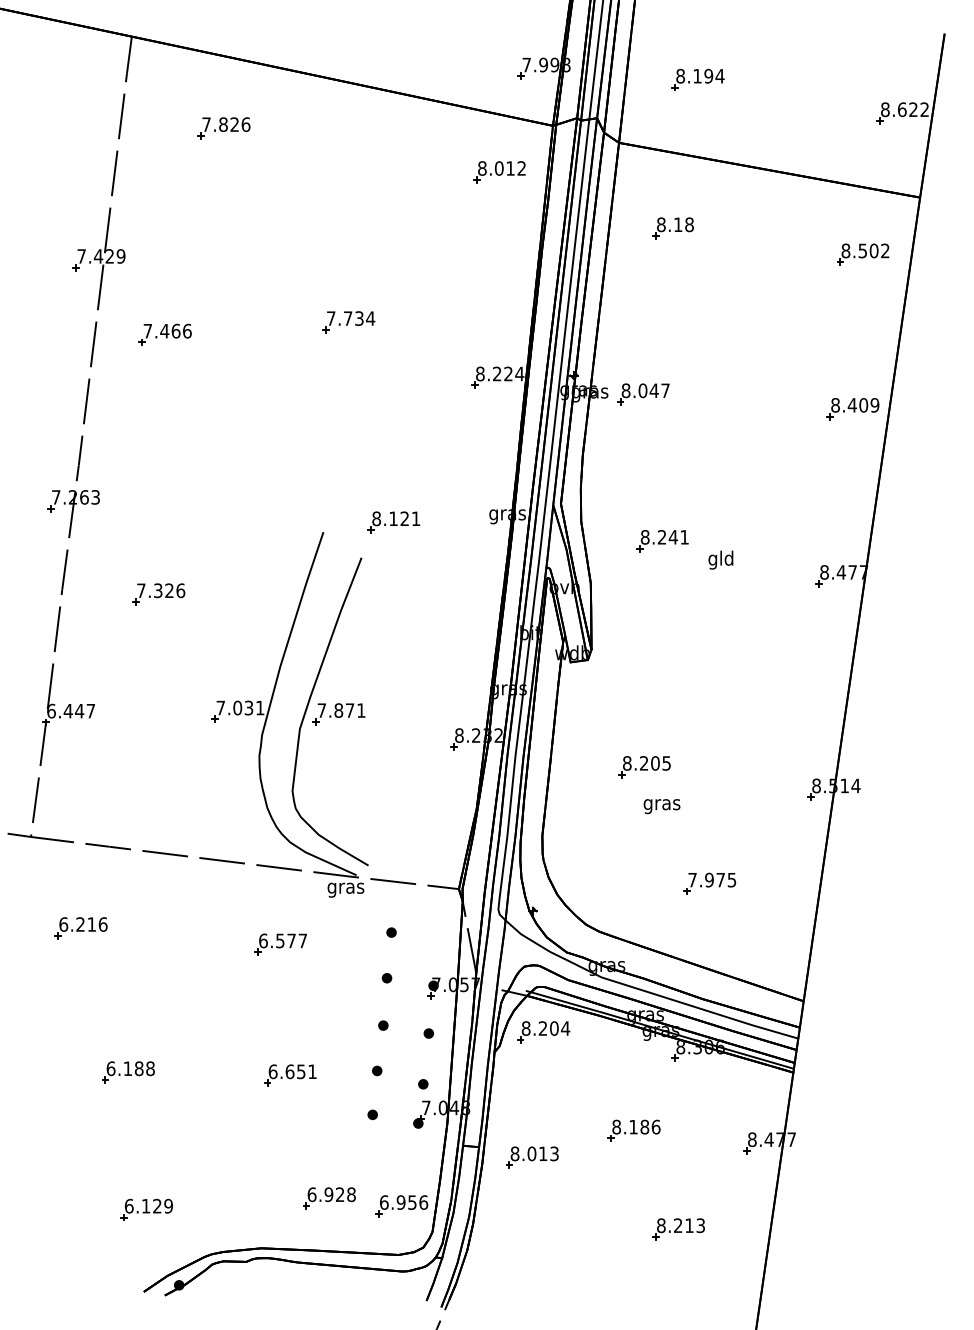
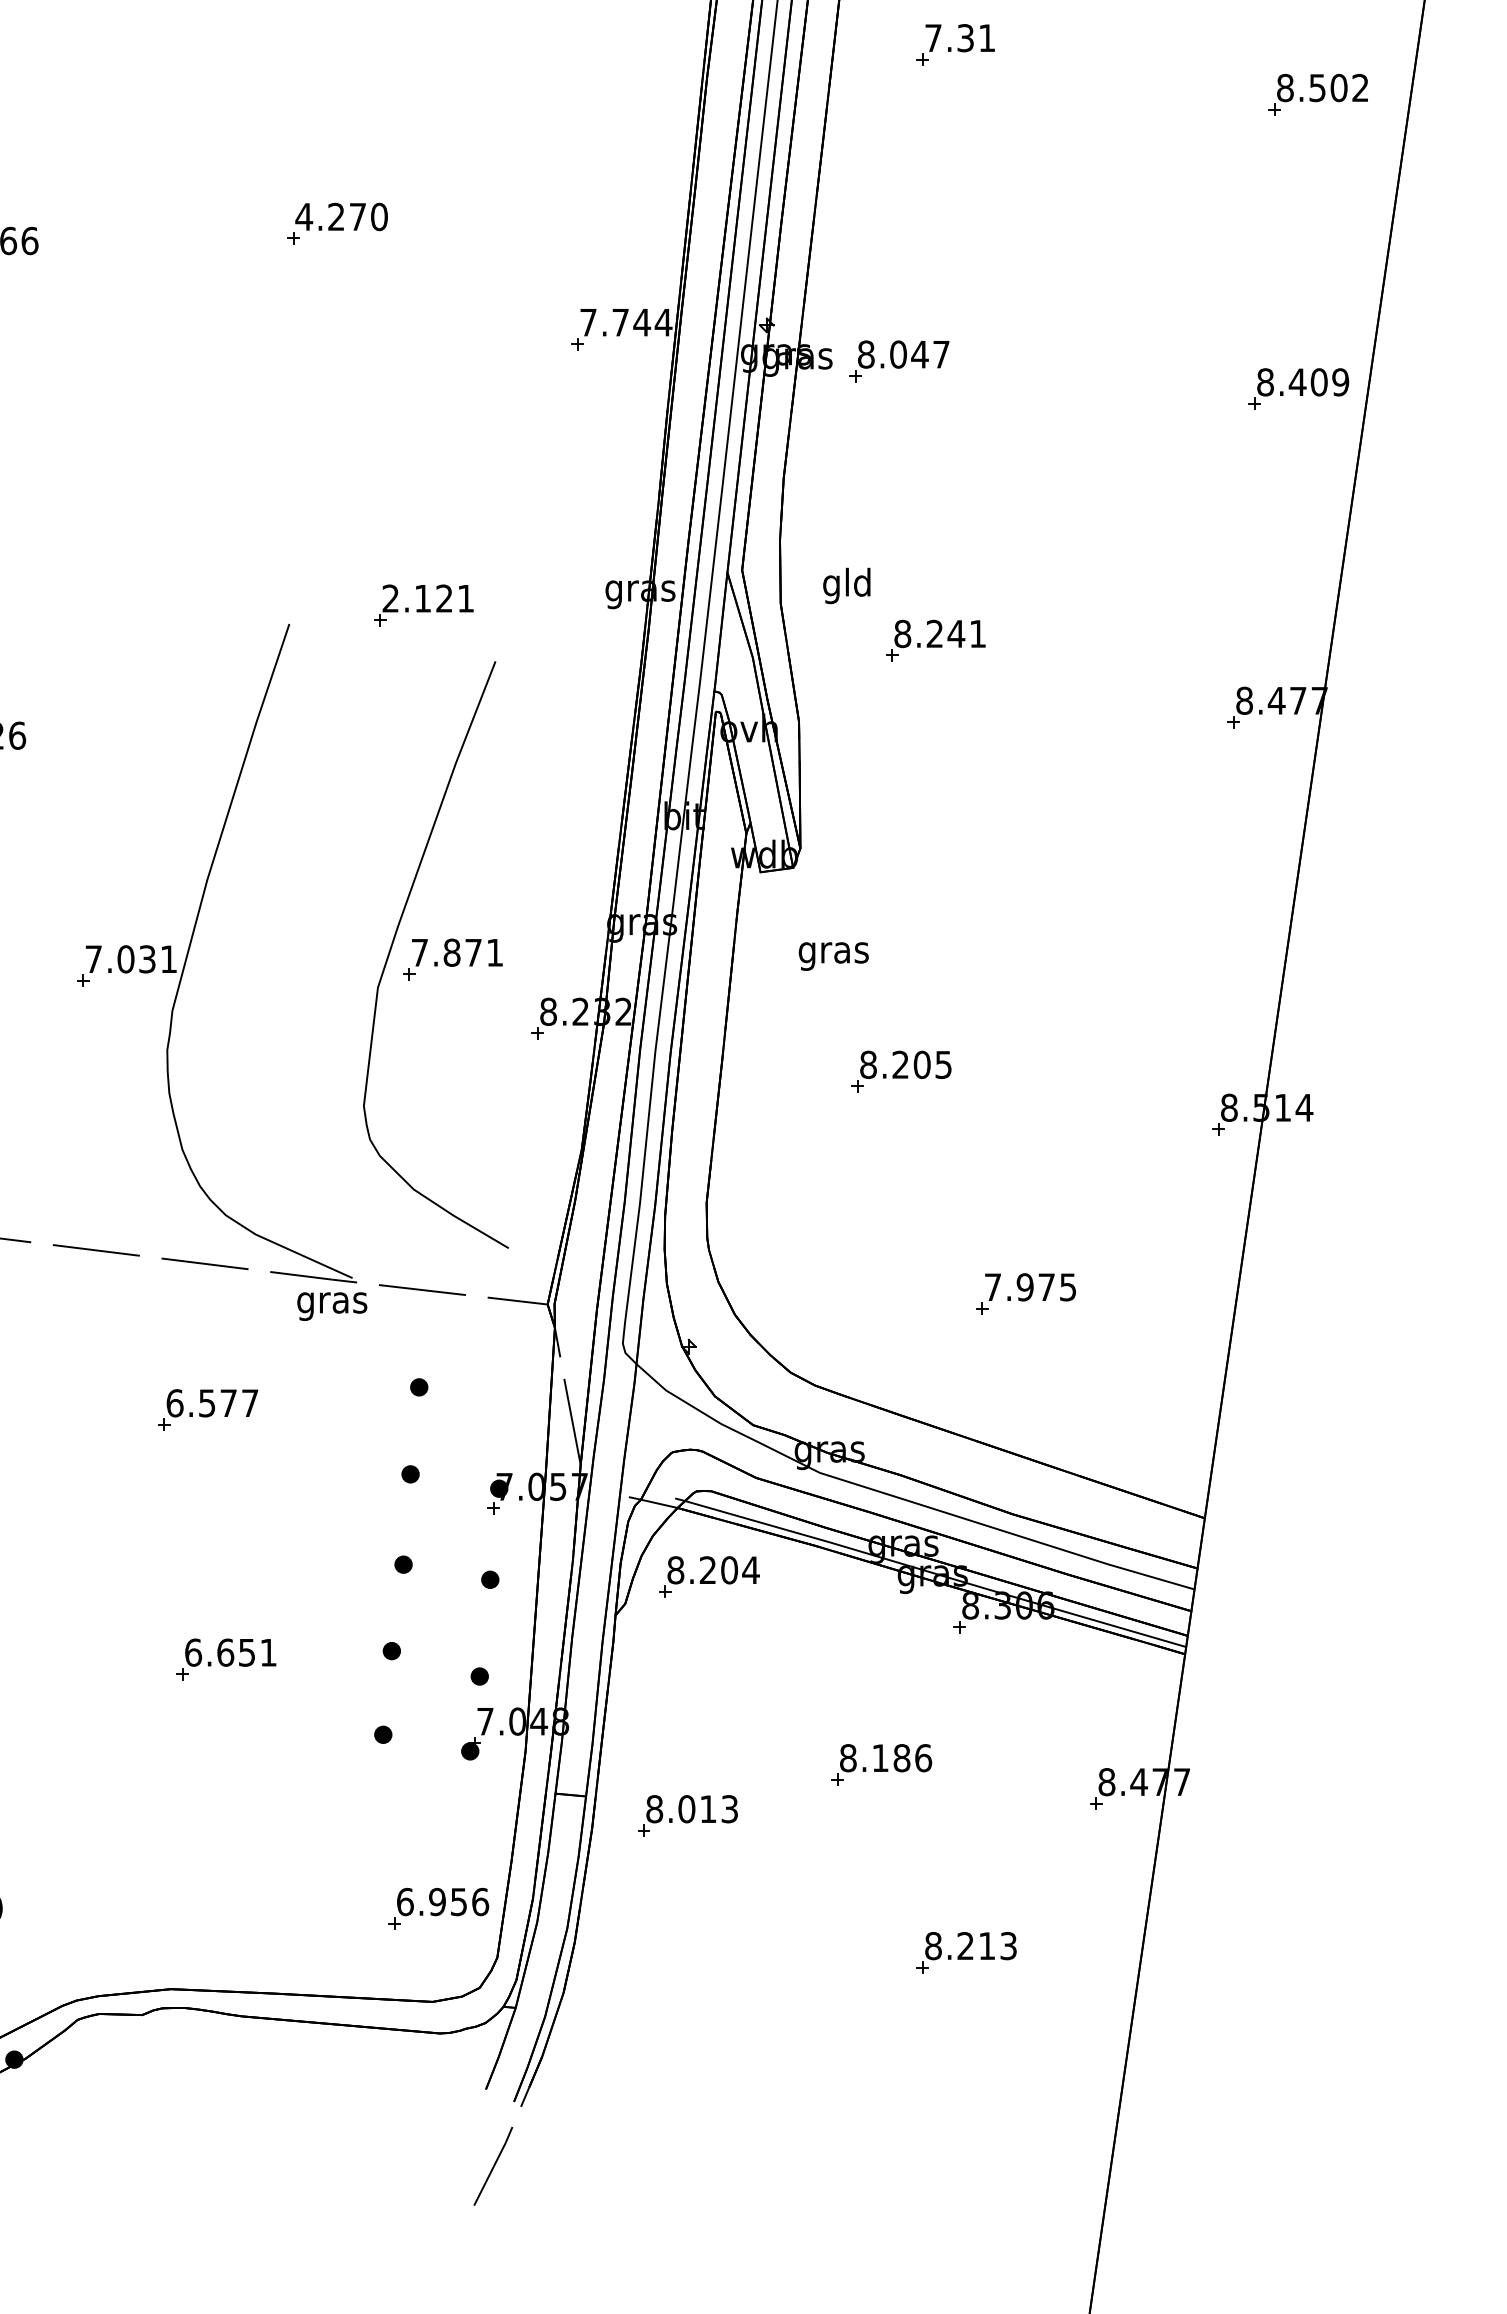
text: (675, 224) -> (960, 37), 8.18 -> 7.31
text: (350, 318) -> (340, 216), 7.734 -> 4.270
text: (494, 373) -> (615, 321), 8.224 -> 7.744
text: (376, 518) -> (390, 598), 8.121 -> 2.121
text: (720, 559) -> (846, 584), moved
part: (329, 711) -> (434, 954), moved
text: (661, 806) -> (832, 956), moved
part: (329, 1198) -> (300, 1894), removed

